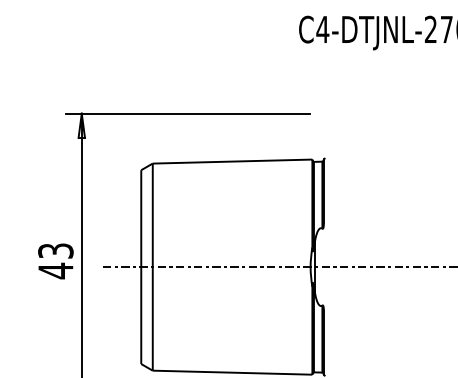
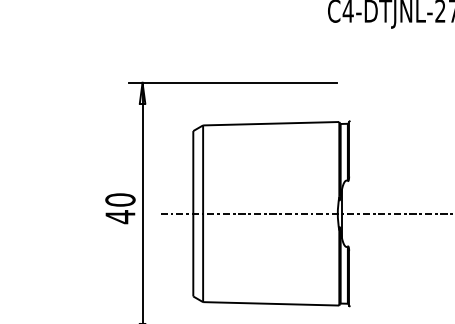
text: (55, 250) -> (120, 199), 43 -> 40

